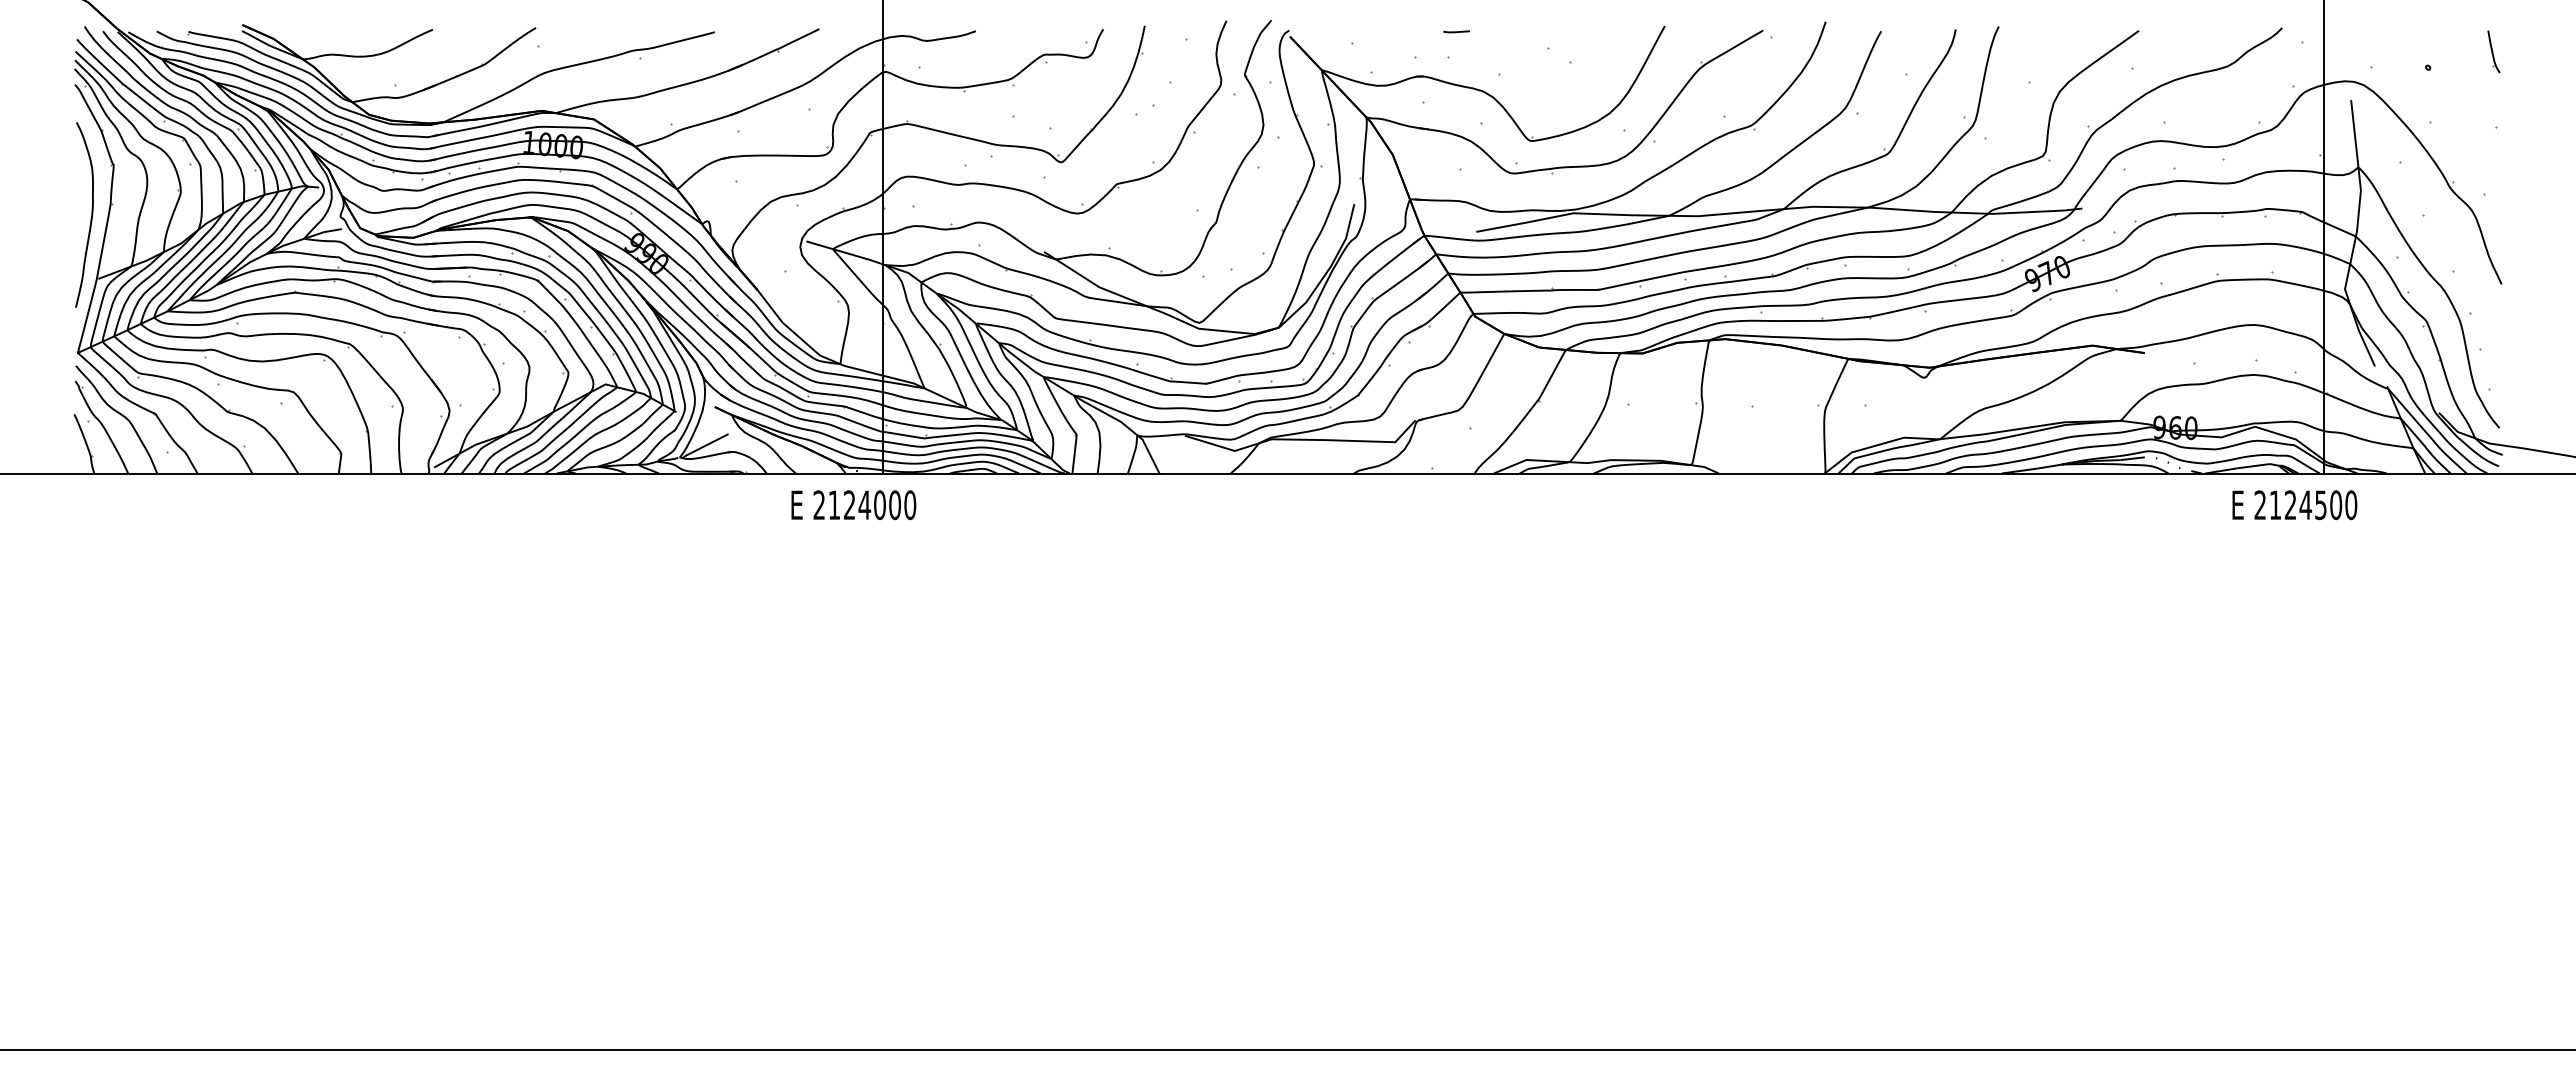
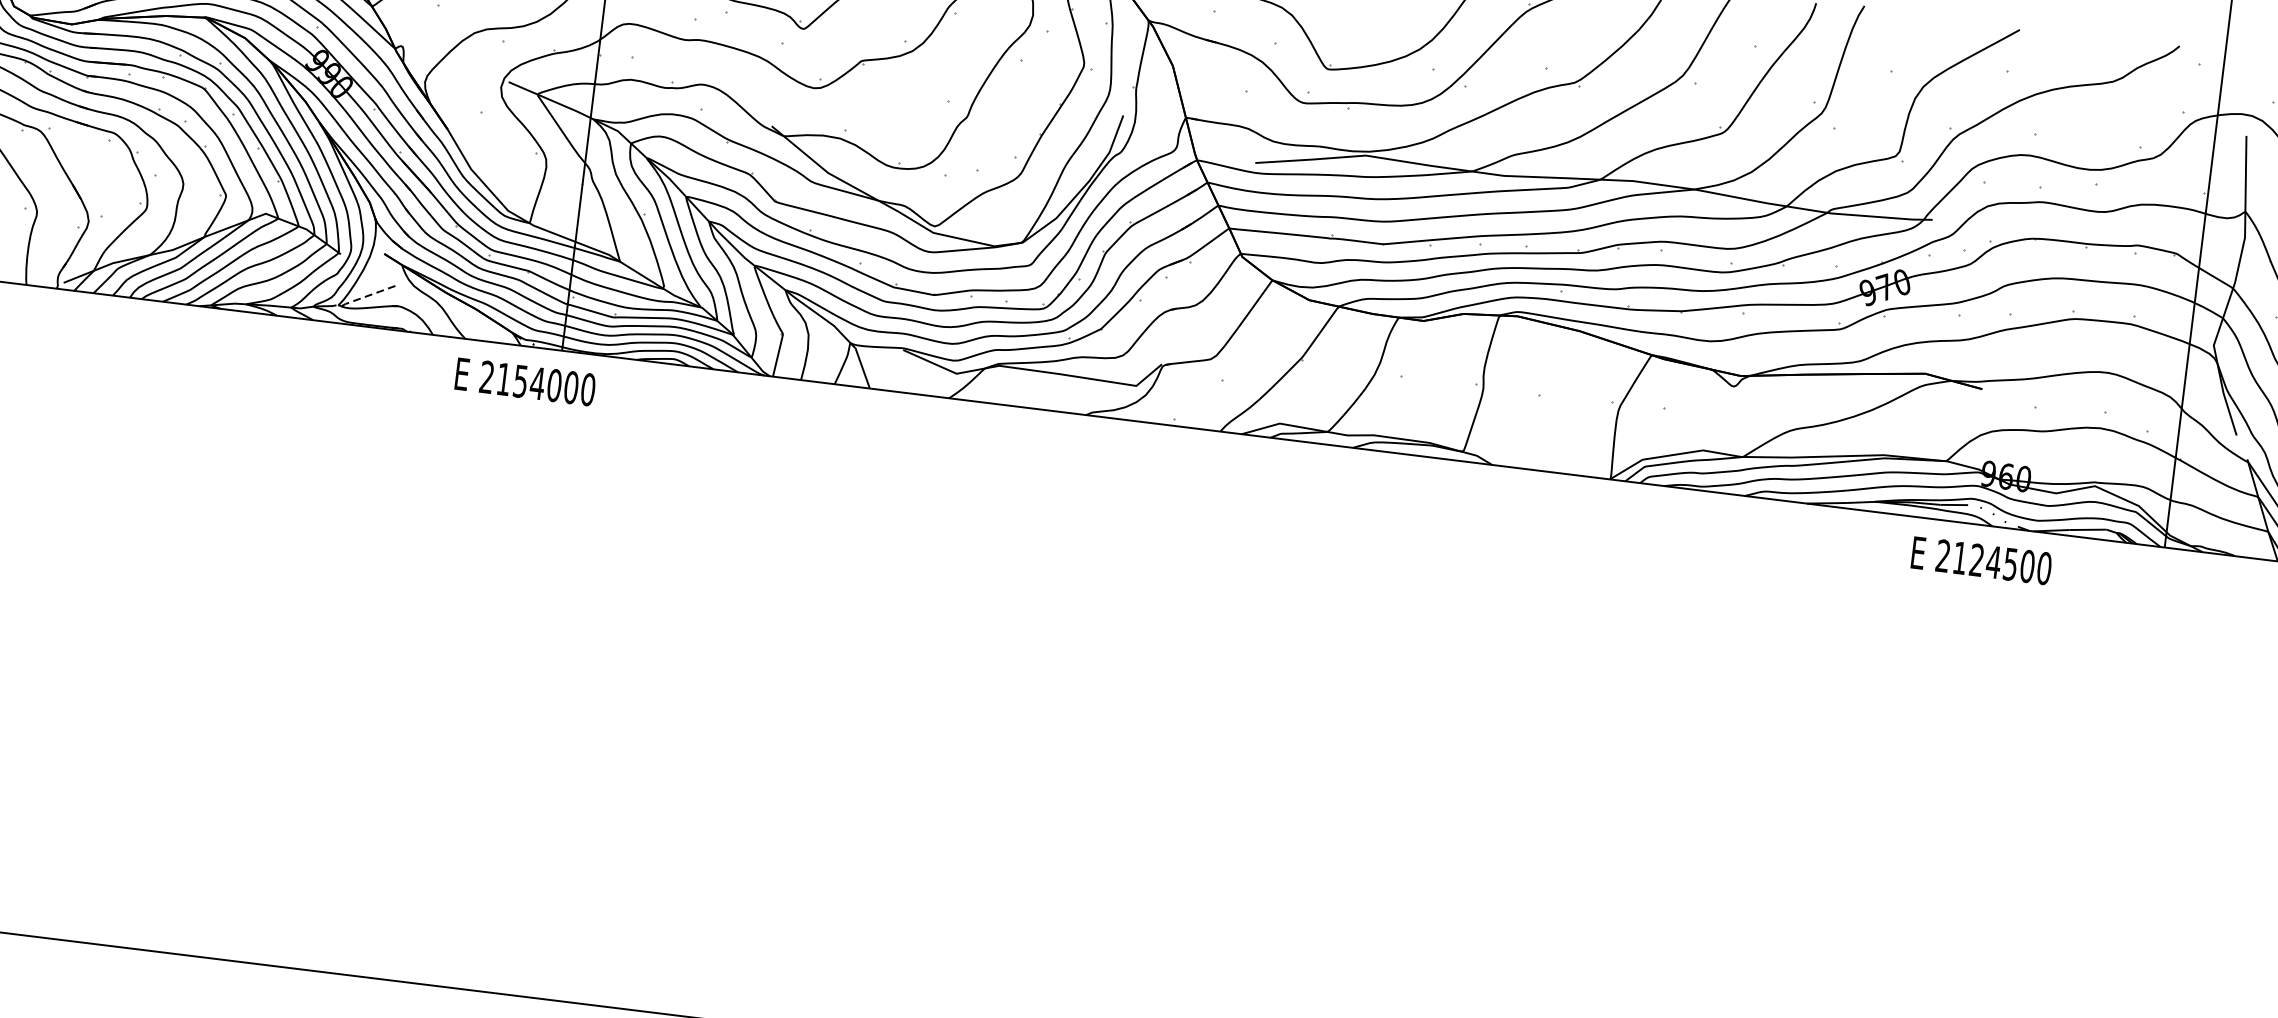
line: (705, 445) -> (368, 295), solid -> dashed
text: (849, 505) -> (520, 381), 2124000 -> 2154000
text: (2294, 505) -> (1981, 561), moved

